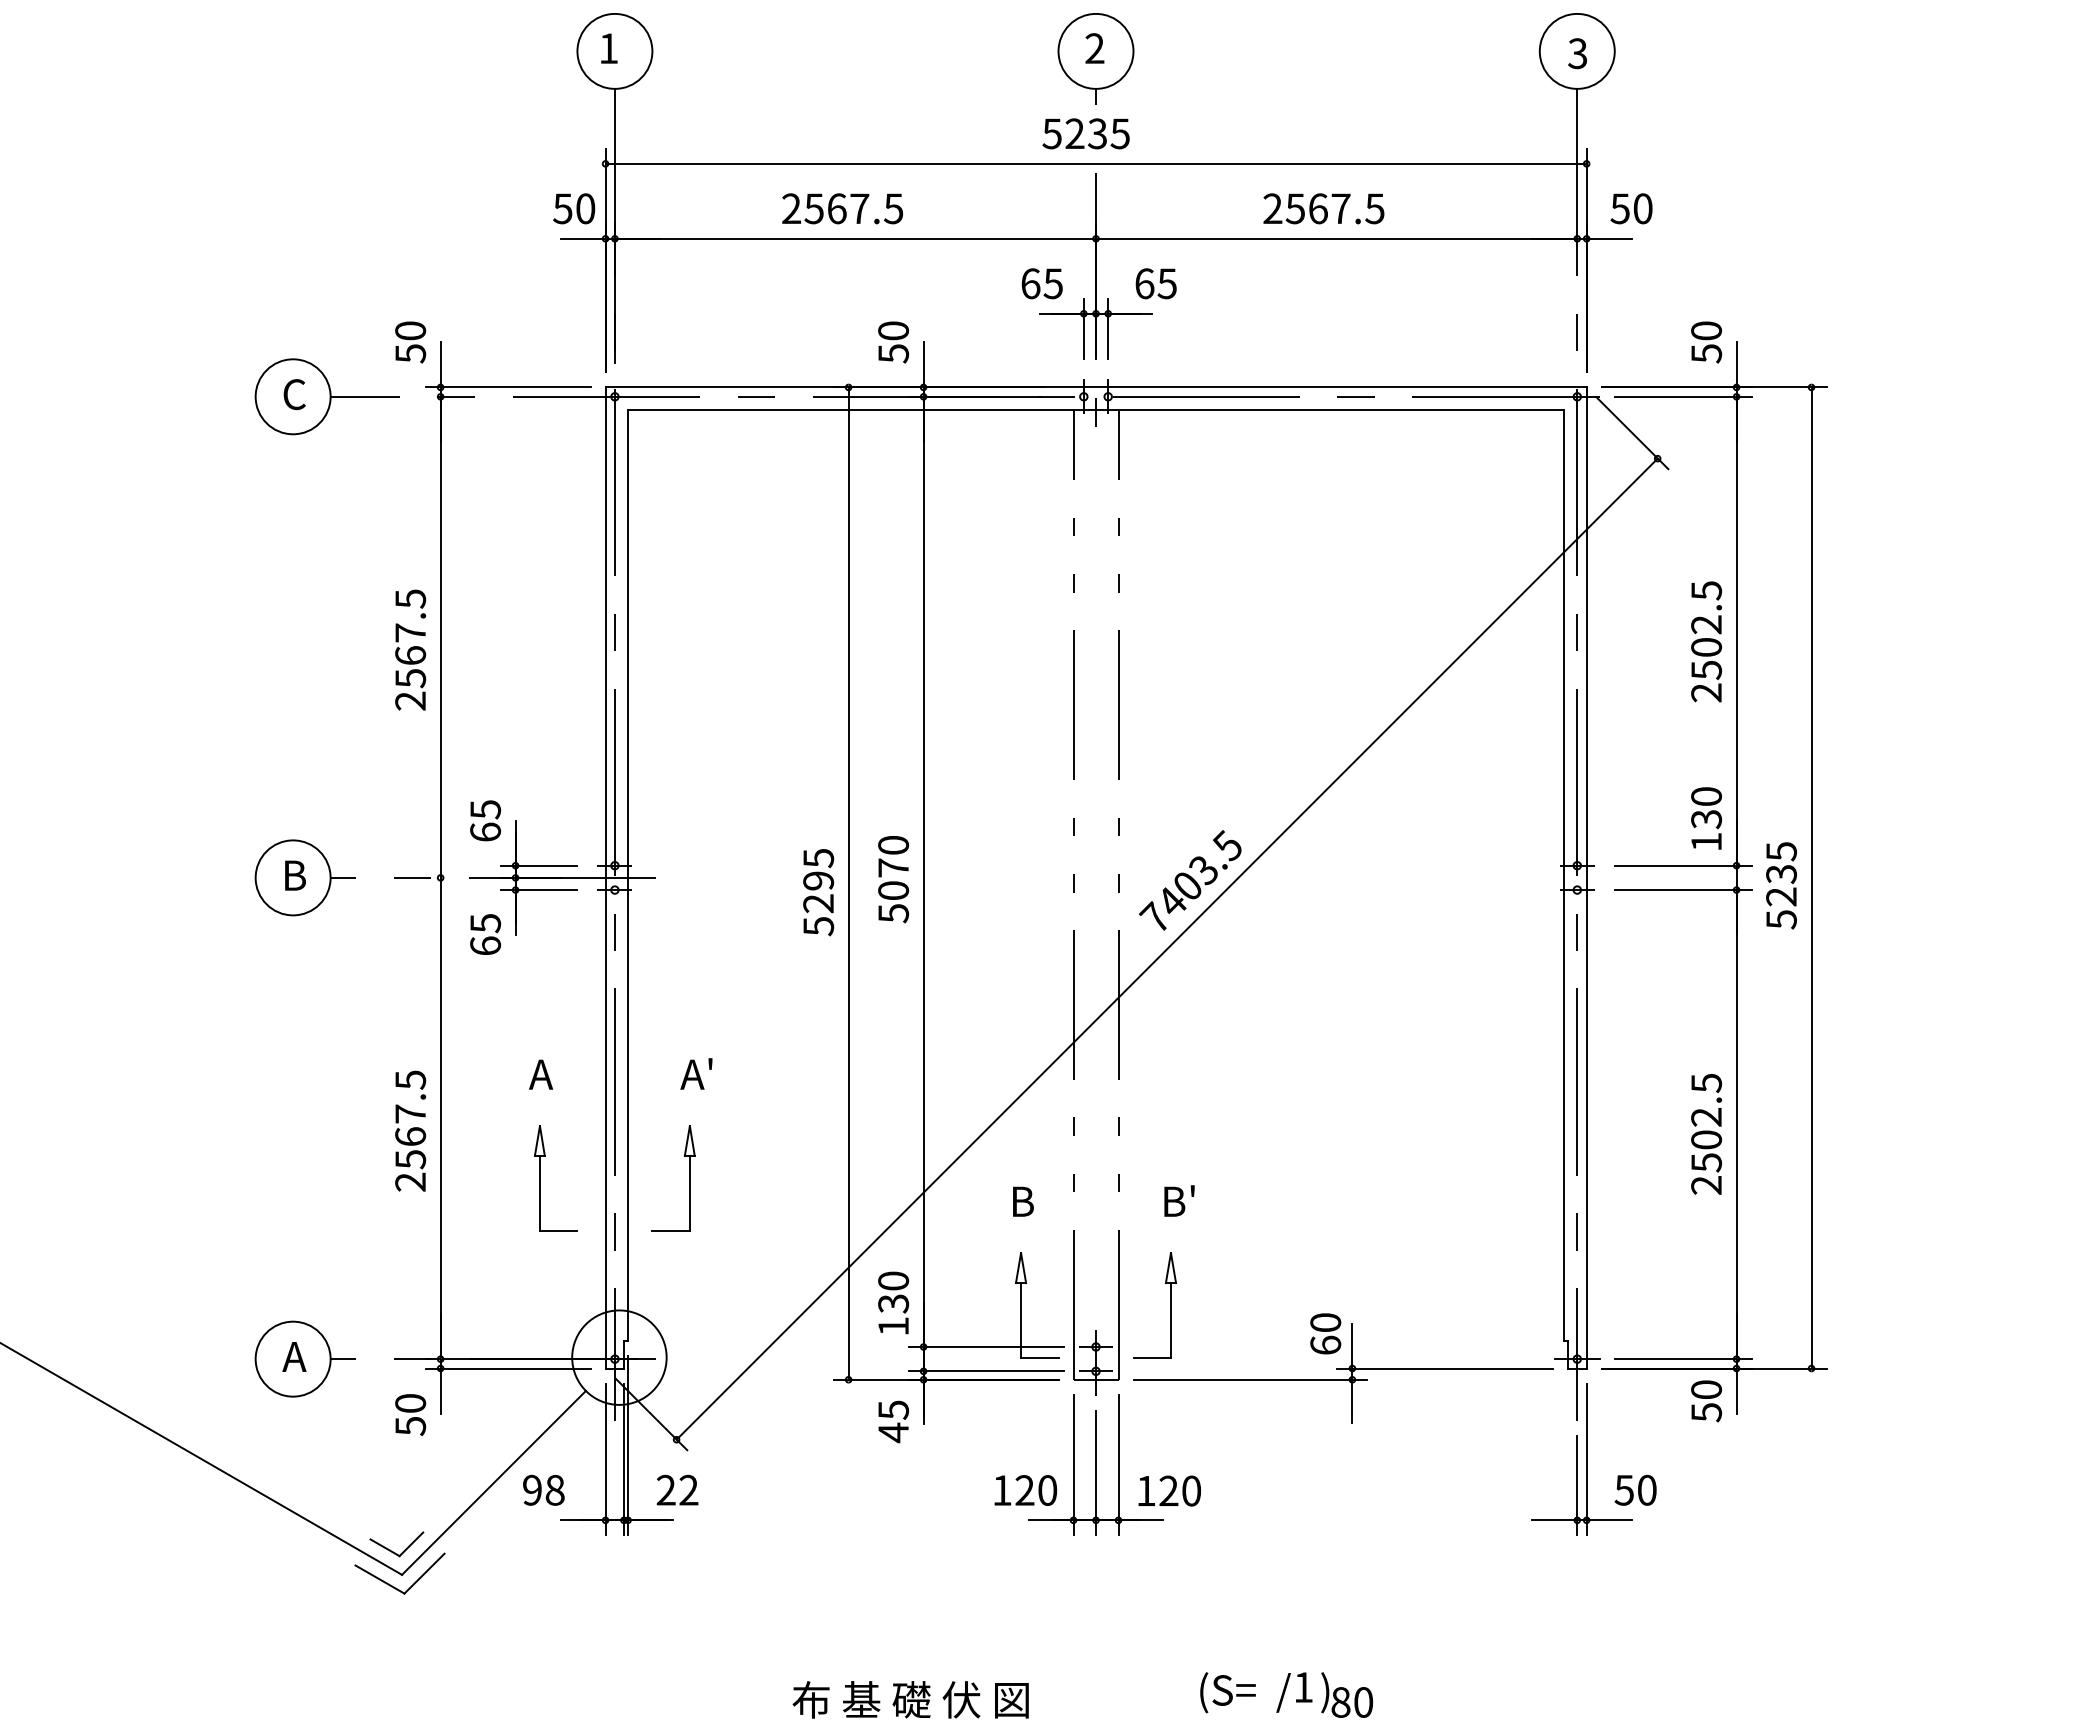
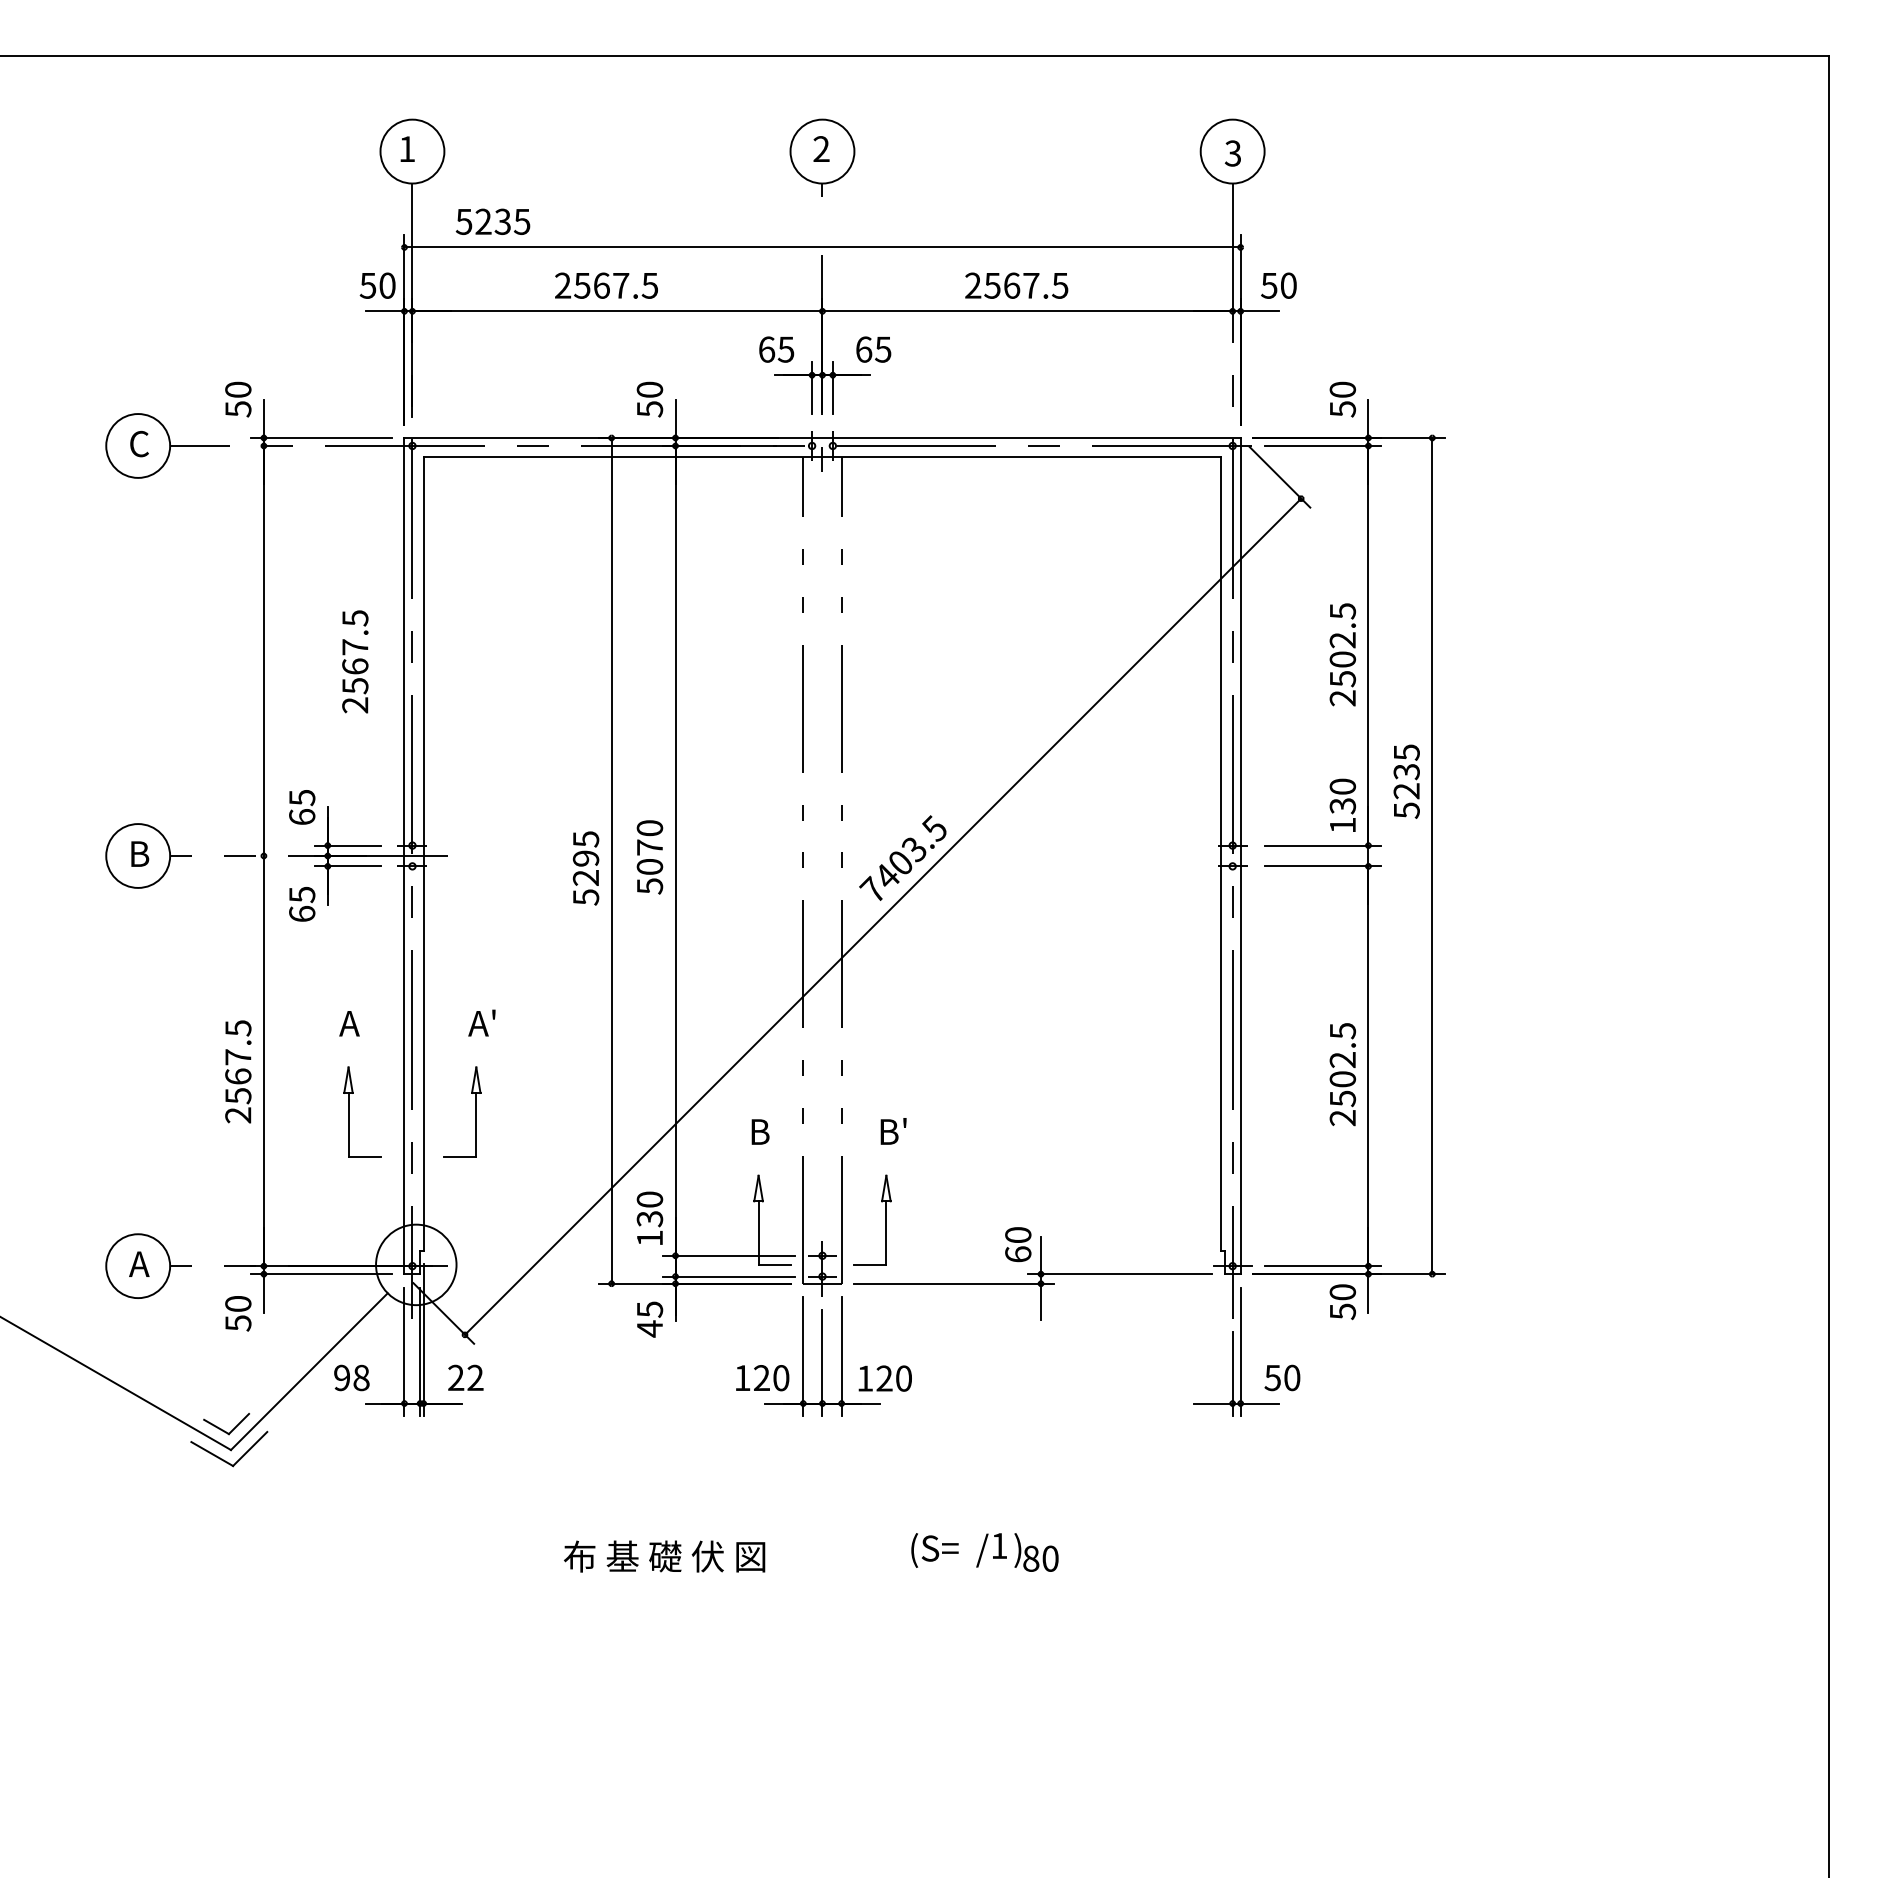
text: (1085, 133) -> (492, 221), moved
text: (410, 649) -> (355, 661), moved
text: (1781, 885) -> (1406, 781), moved

